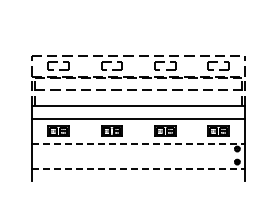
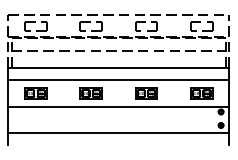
line: (138, 143) -> (118, 106), dashed -> solid
line: (138, 168) -> (118, 132), dashed -> solid

